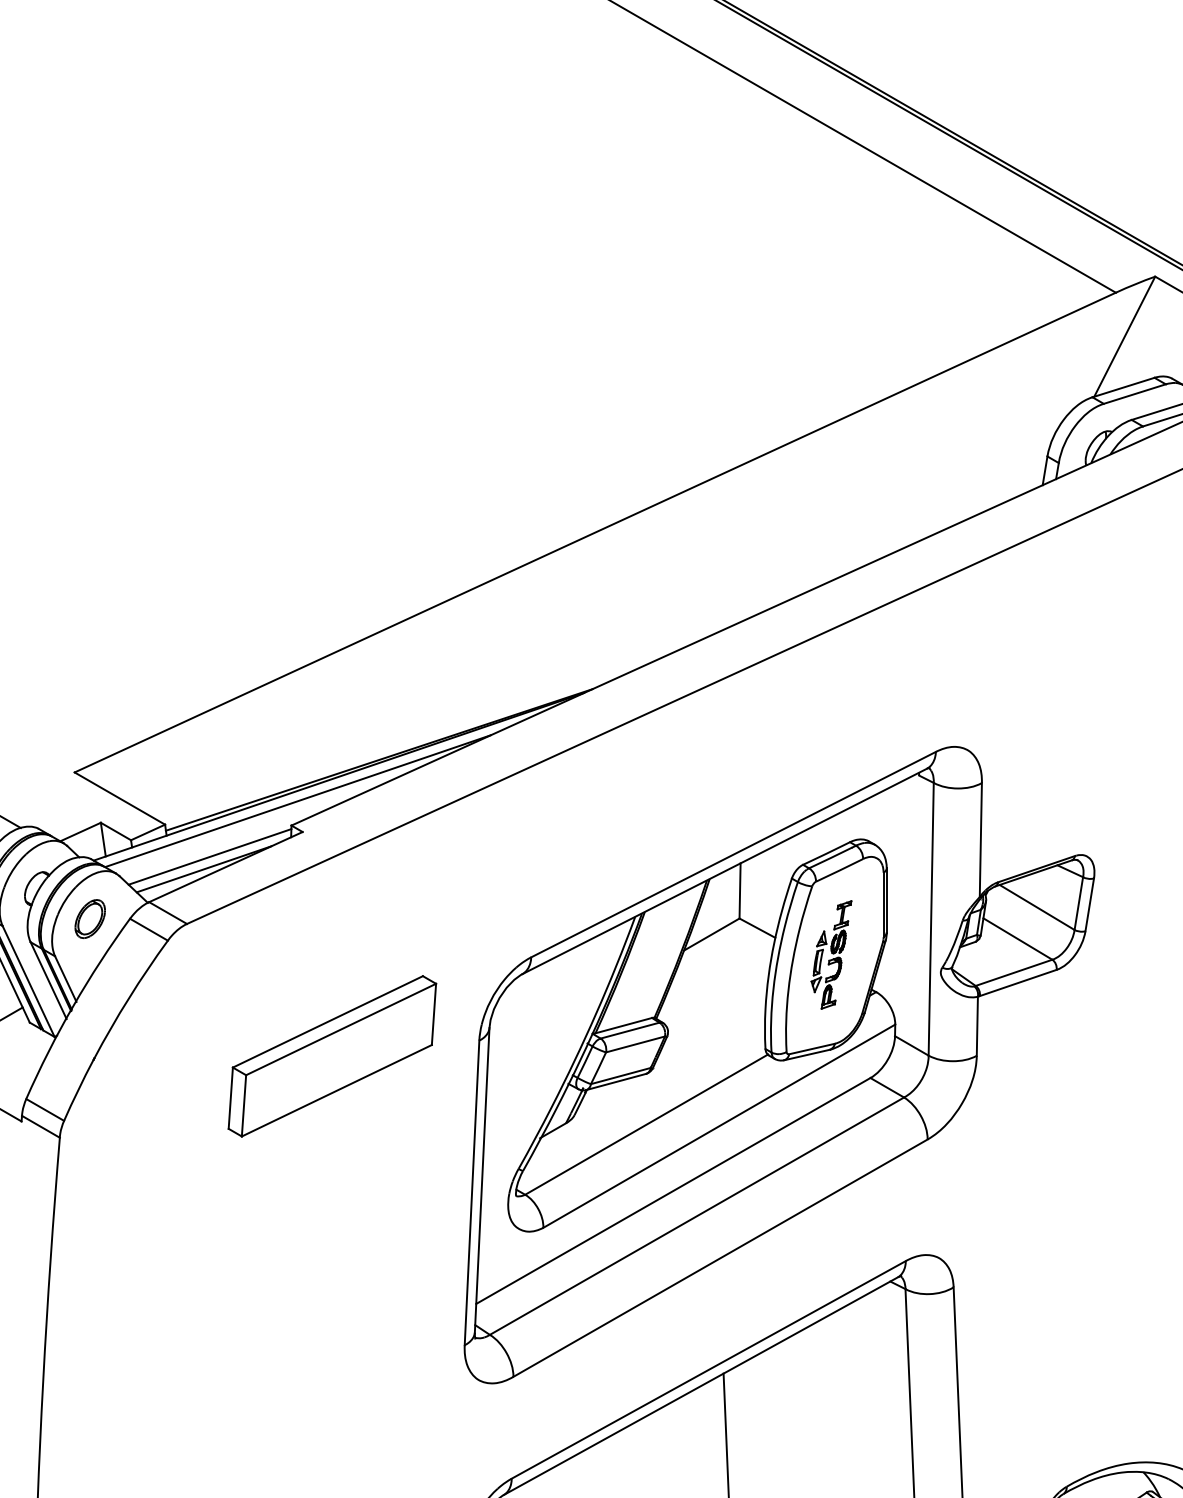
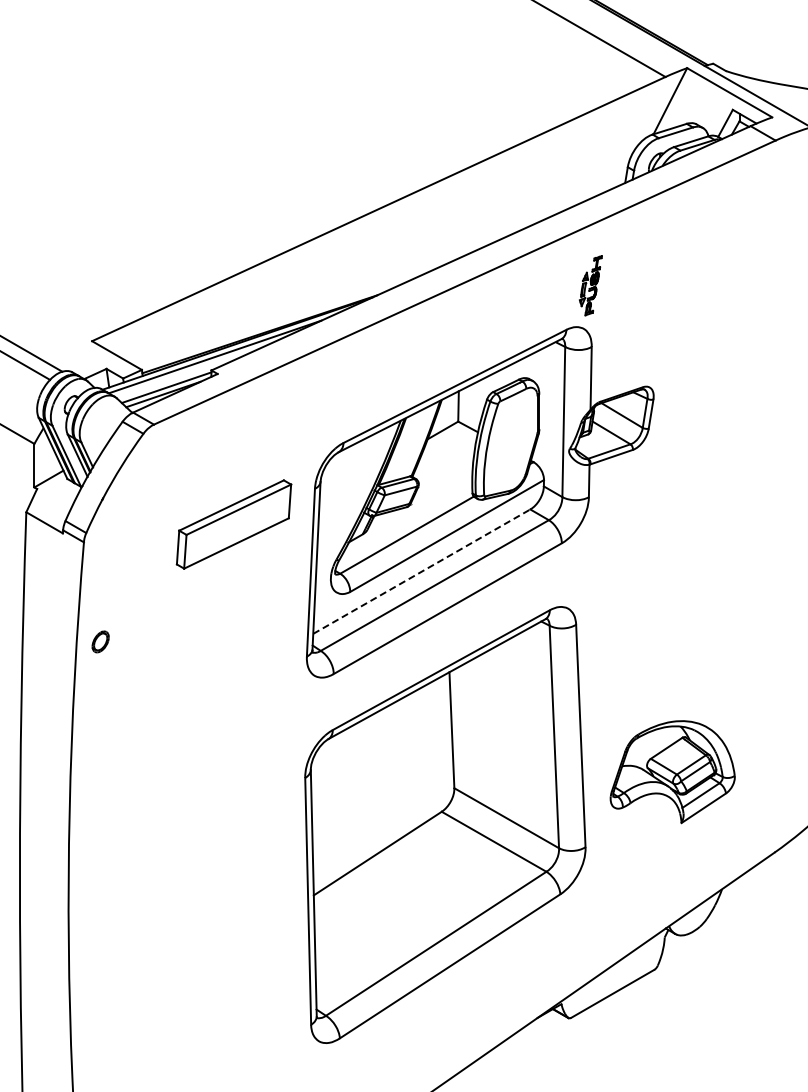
part: (89, 918) -> (100, 641), moved
part: (830, 954) -> (590, 285), moved
part: (331, 1056) -> (233, 524), moved
line: (674, 1190) -> (422, 571), solid -> dashed

